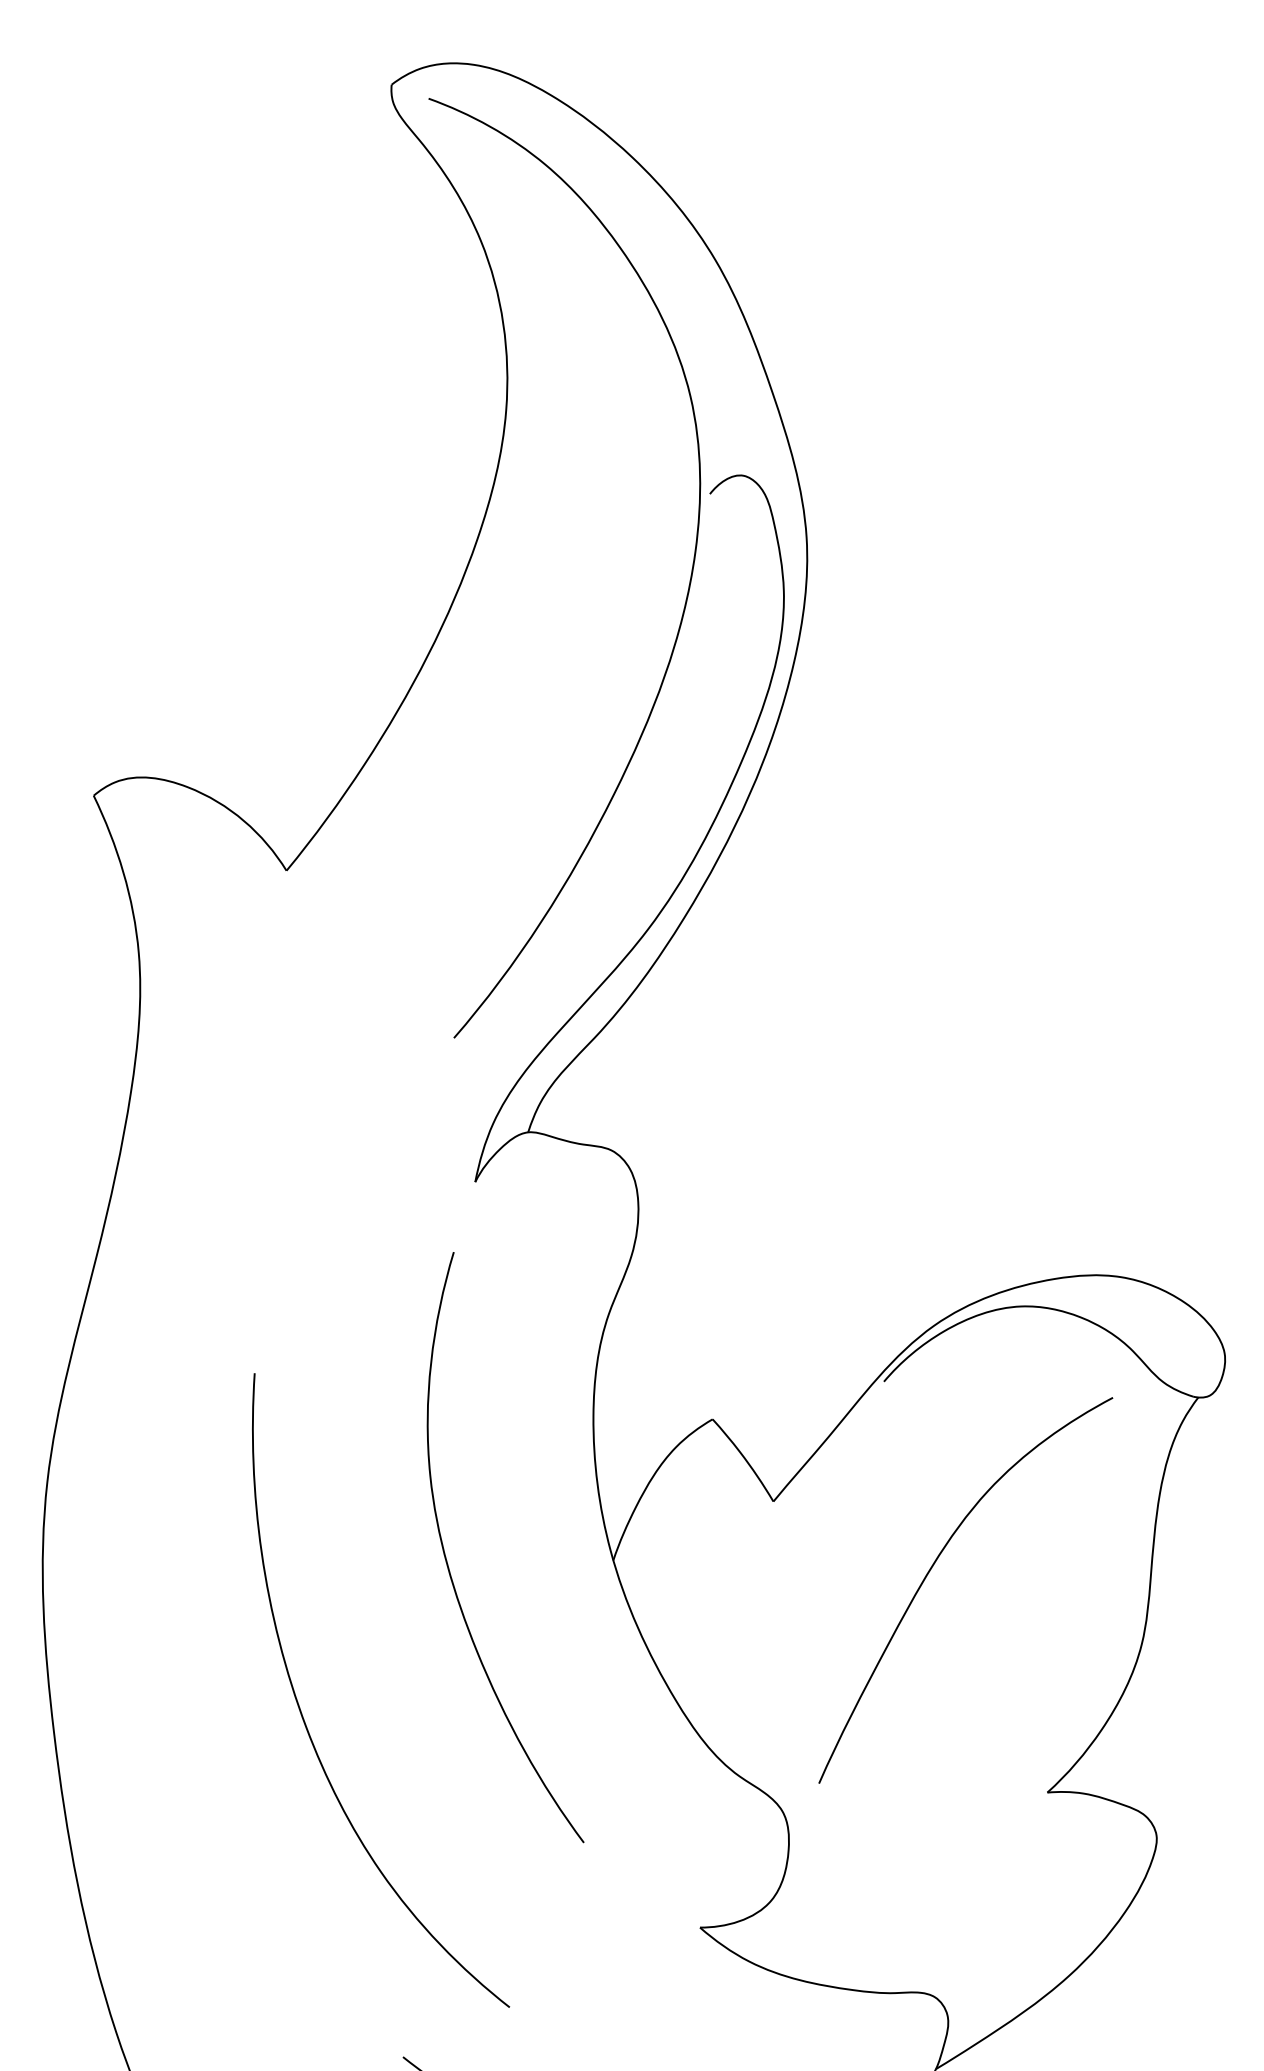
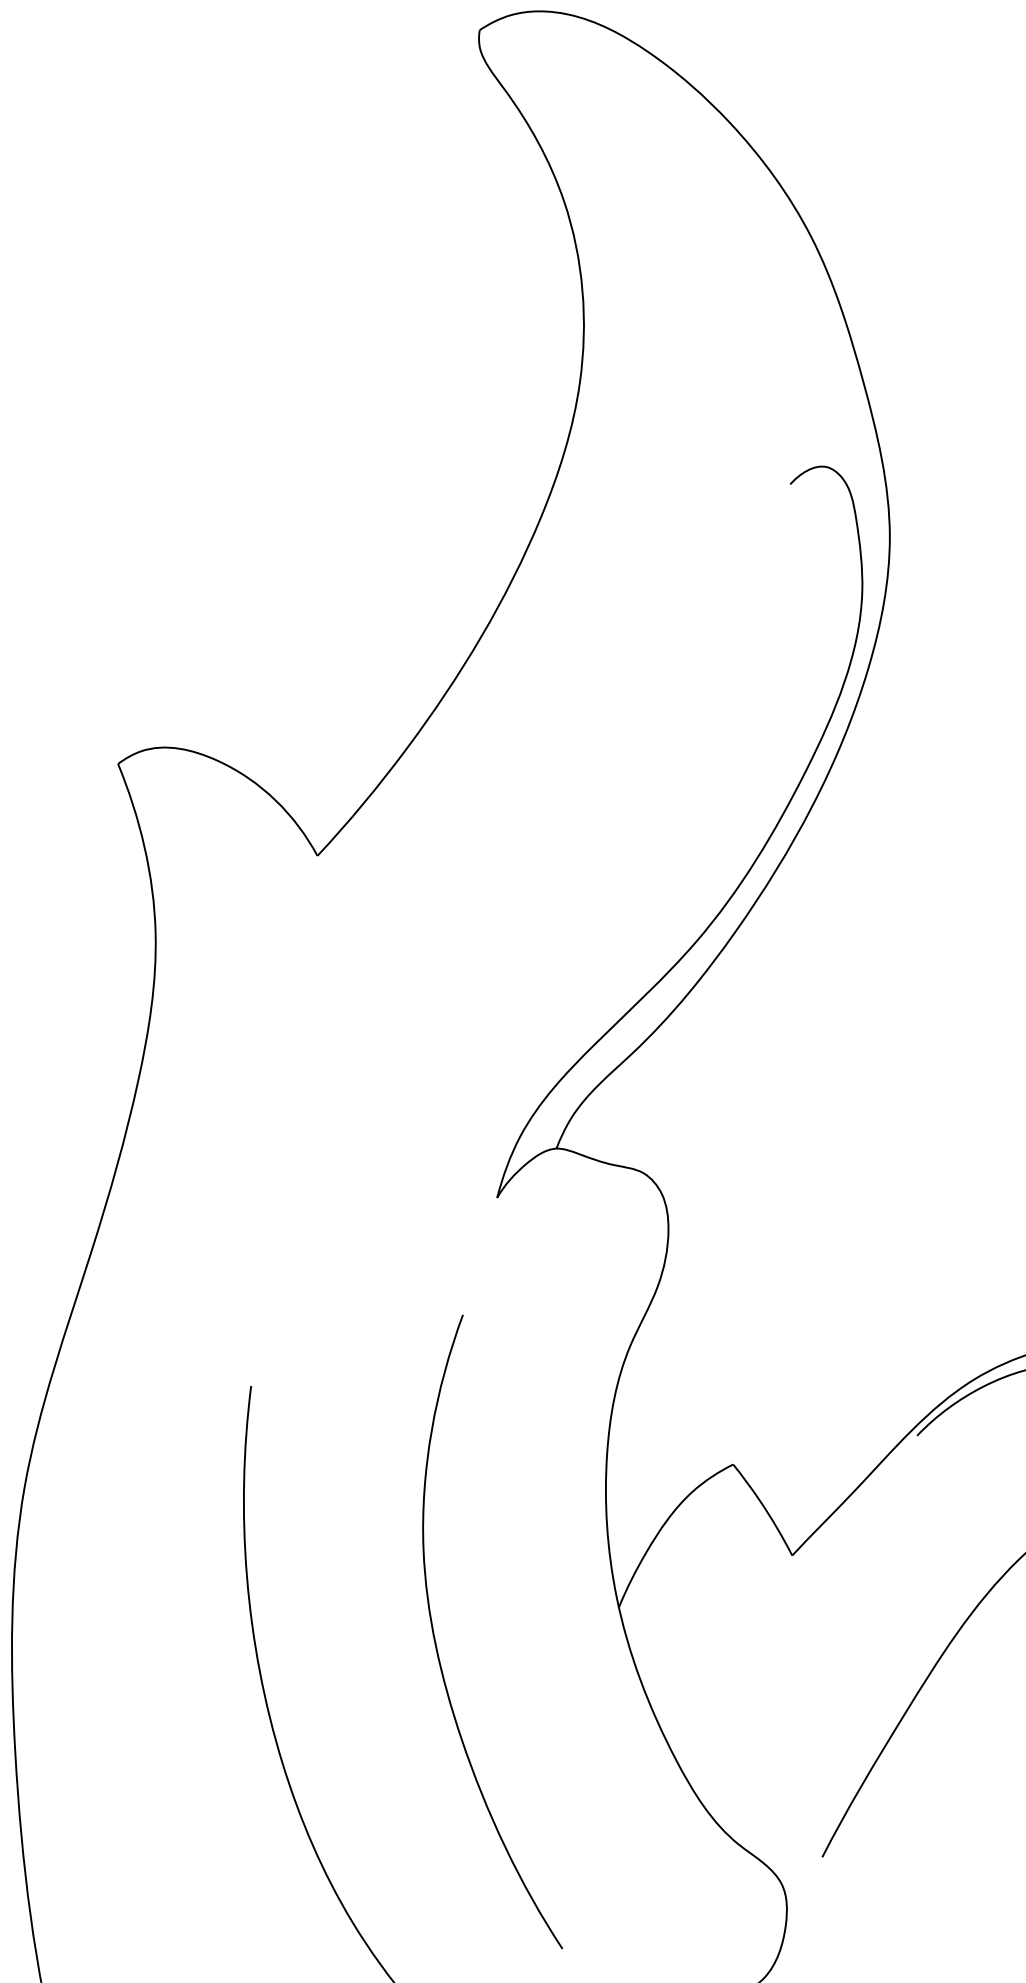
curve: (685, 599) -> (757, 594), removed
curve: (447, 1560) -> (436, 1641), moved

